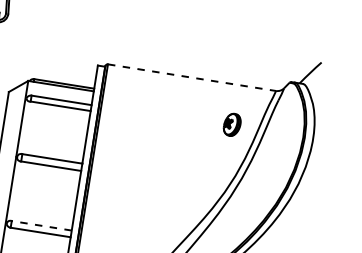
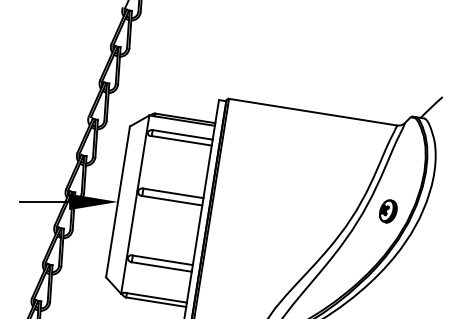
line: (192, 77) -> (313, 112), dashed -> solid
part: (232, 124) -> (388, 211), moved
line: (41, 225) -> (162, 260), dashed -> solid

